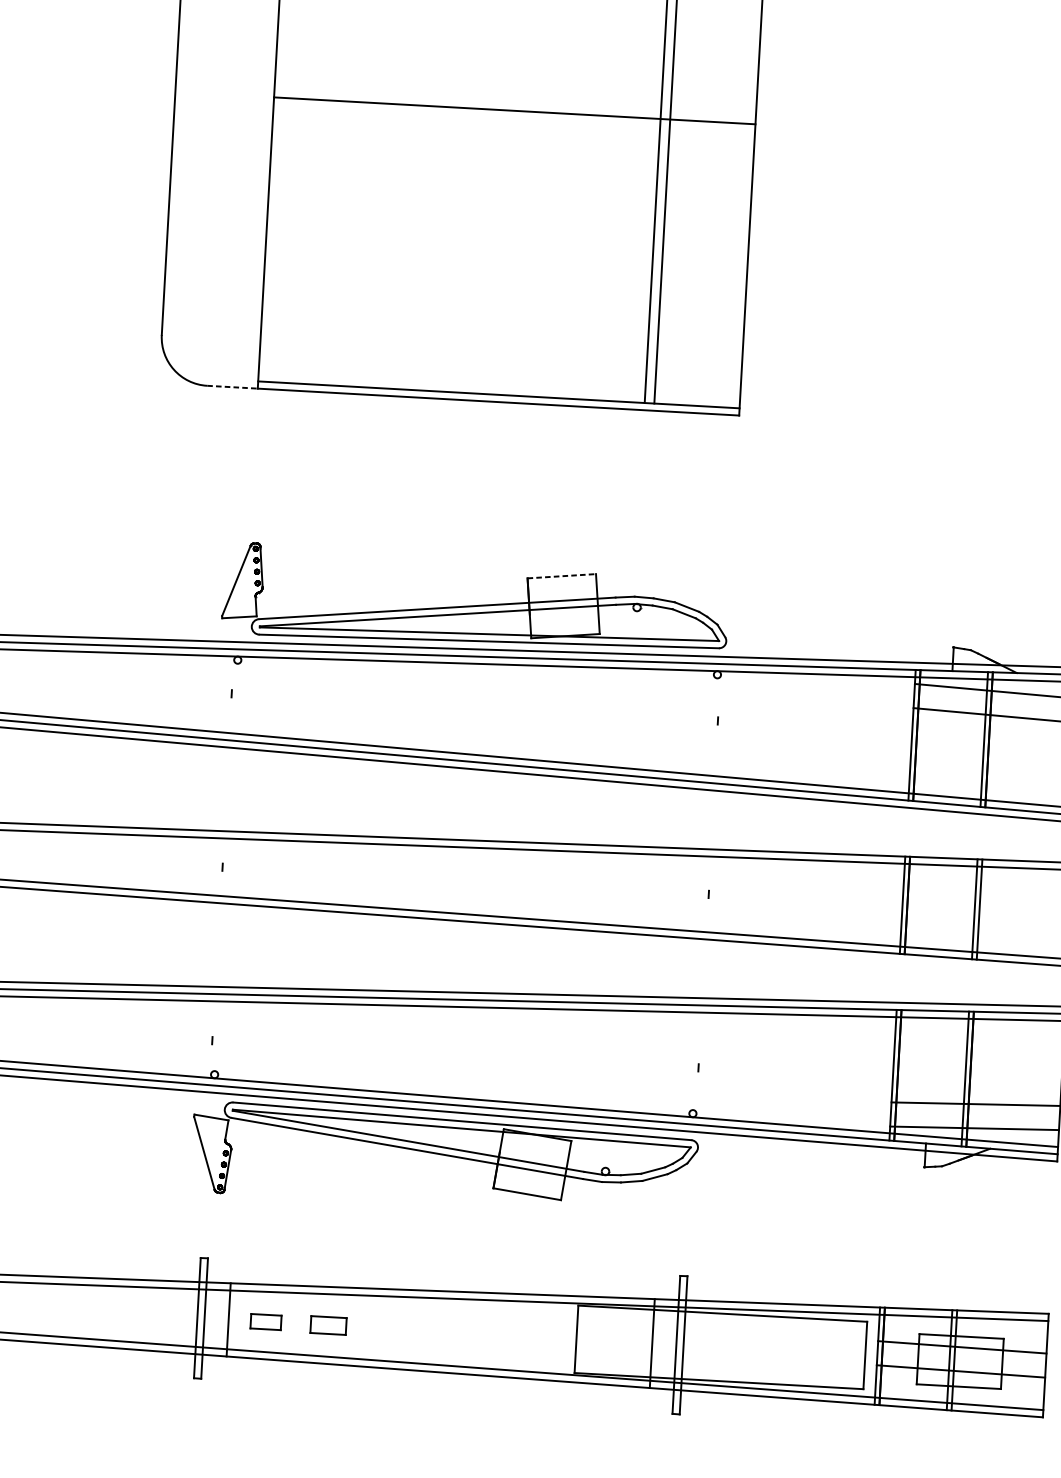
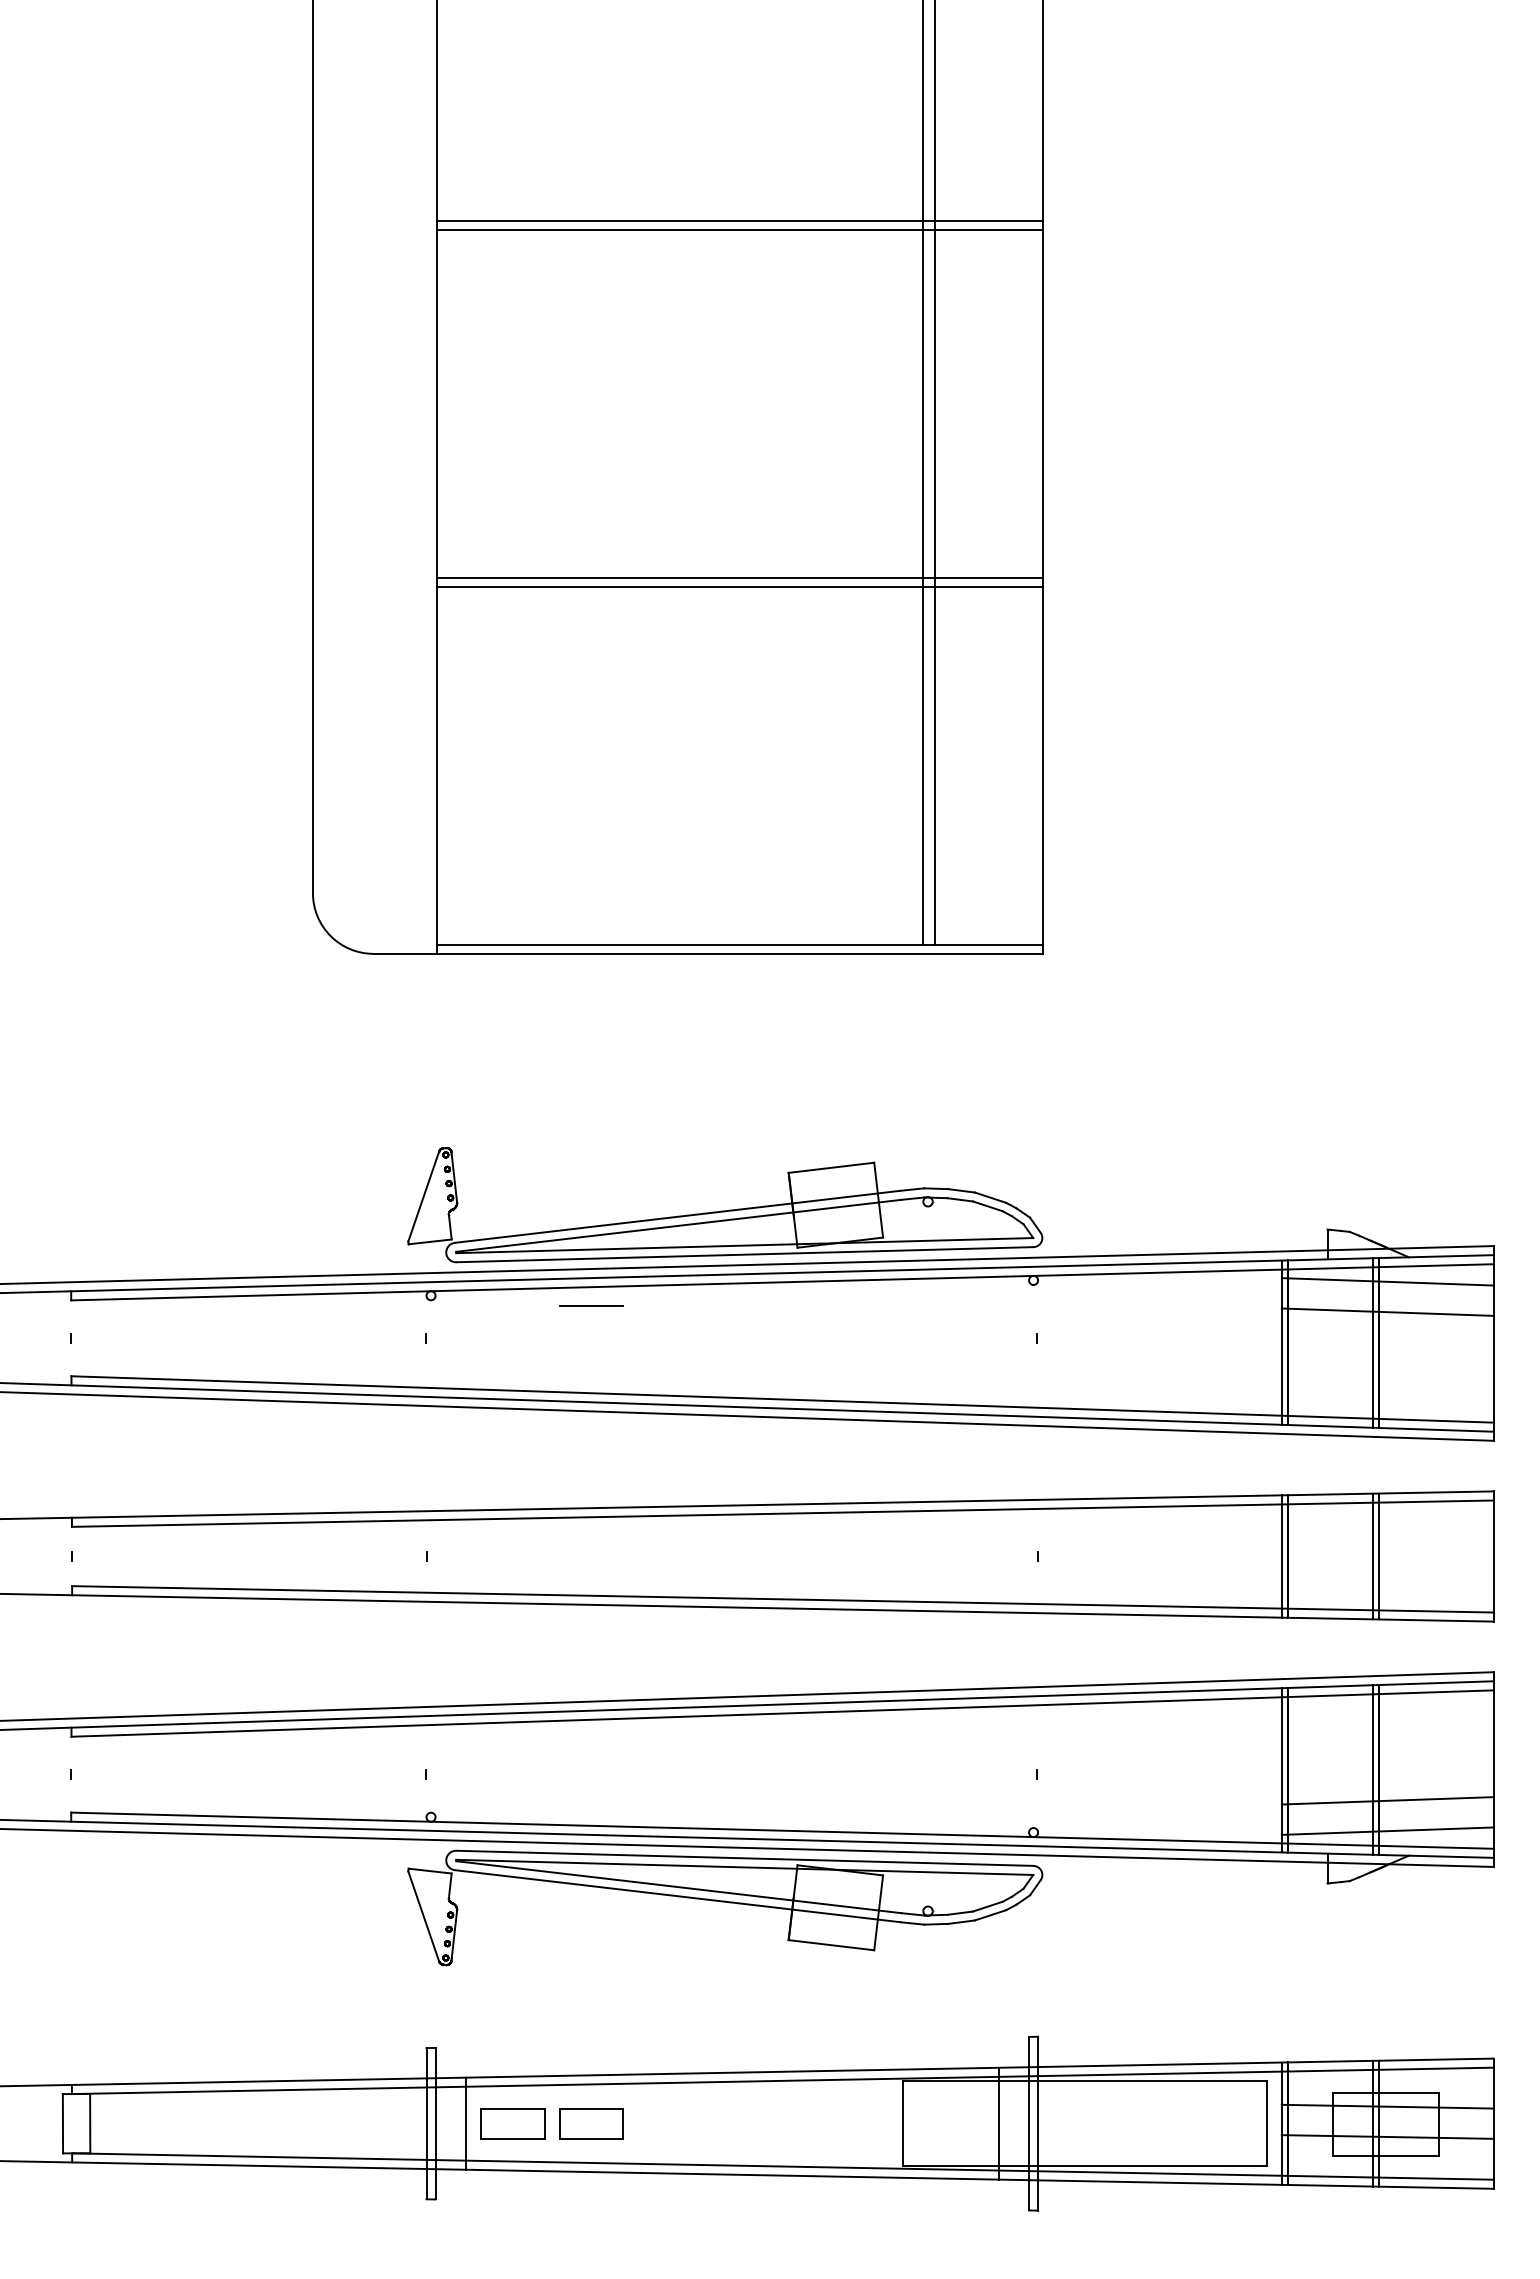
line: (514, 103) -> (739, 578), added
line: (232, 386) -> (405, 953), dashed -> solid
line: (561, 576) -> (831, 1167), dashed -> solid
line: (364, 675) -> (591, 1306), added
part: (265, 1321) -> (512, 2123), size x1.67
part: (328, 1325) -> (591, 2123), size x1.43

